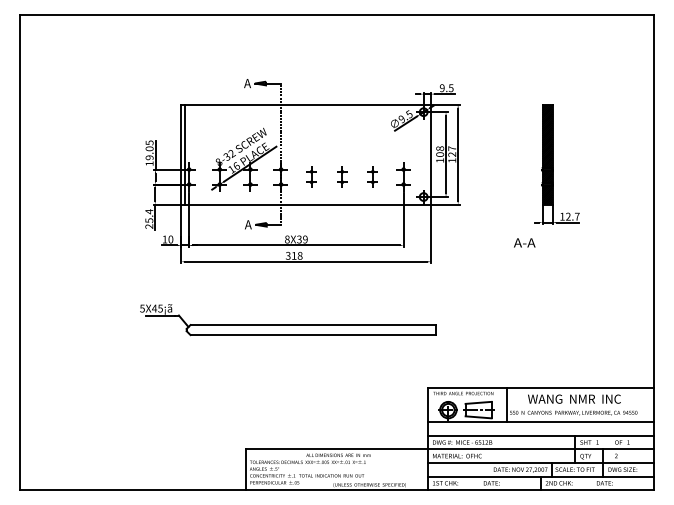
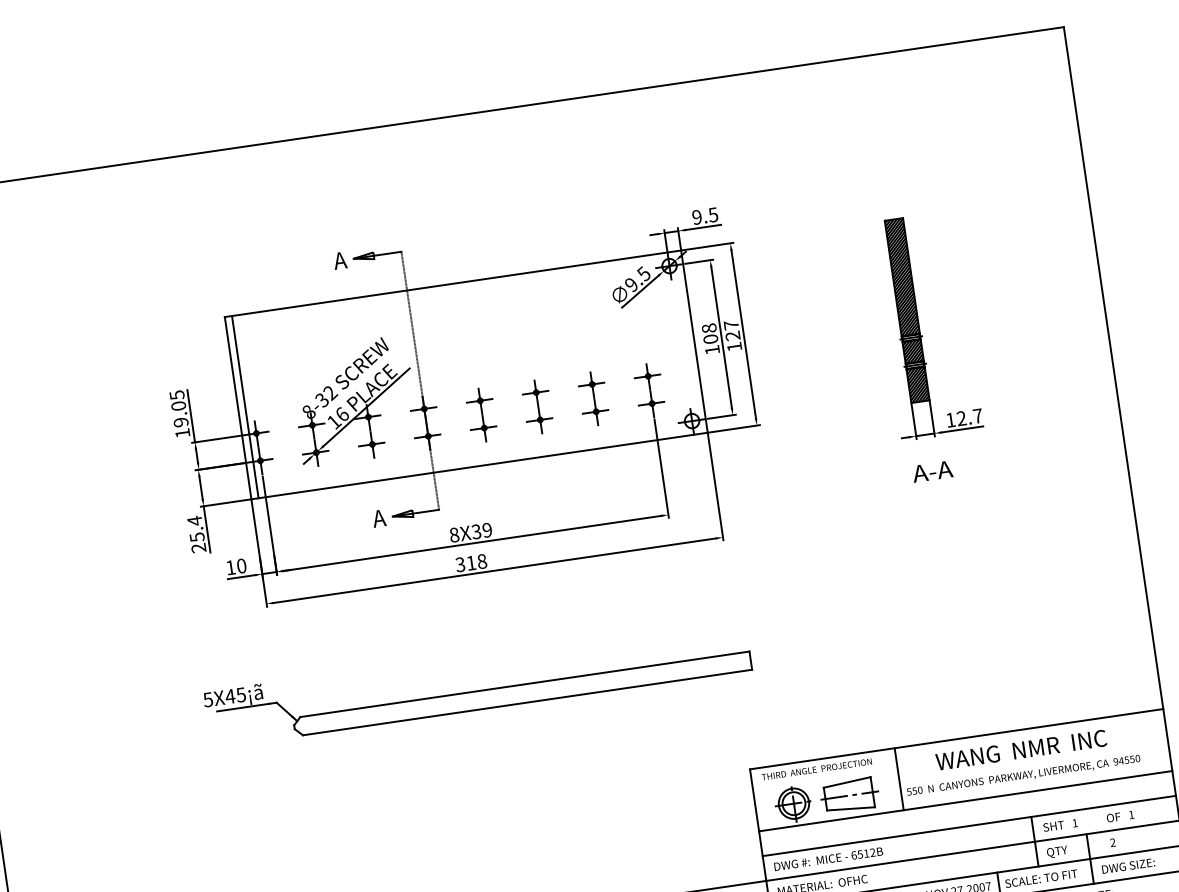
part: (311, 176) -> (481, 413), size x1.43
part: (341, 176) -> (536, 405), size x1.43
part: (372, 176) -> (593, 397), size x1.43
text: (524, 242) -> (932, 470), moved

